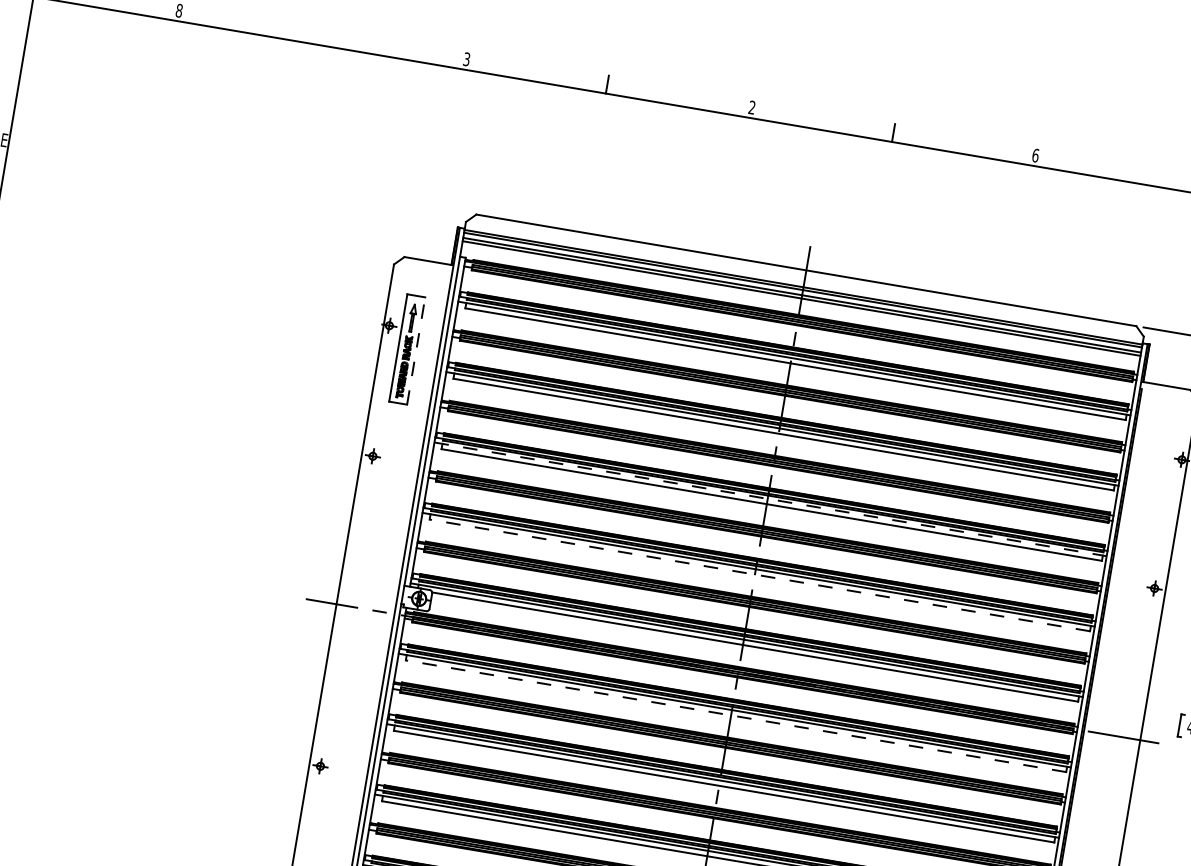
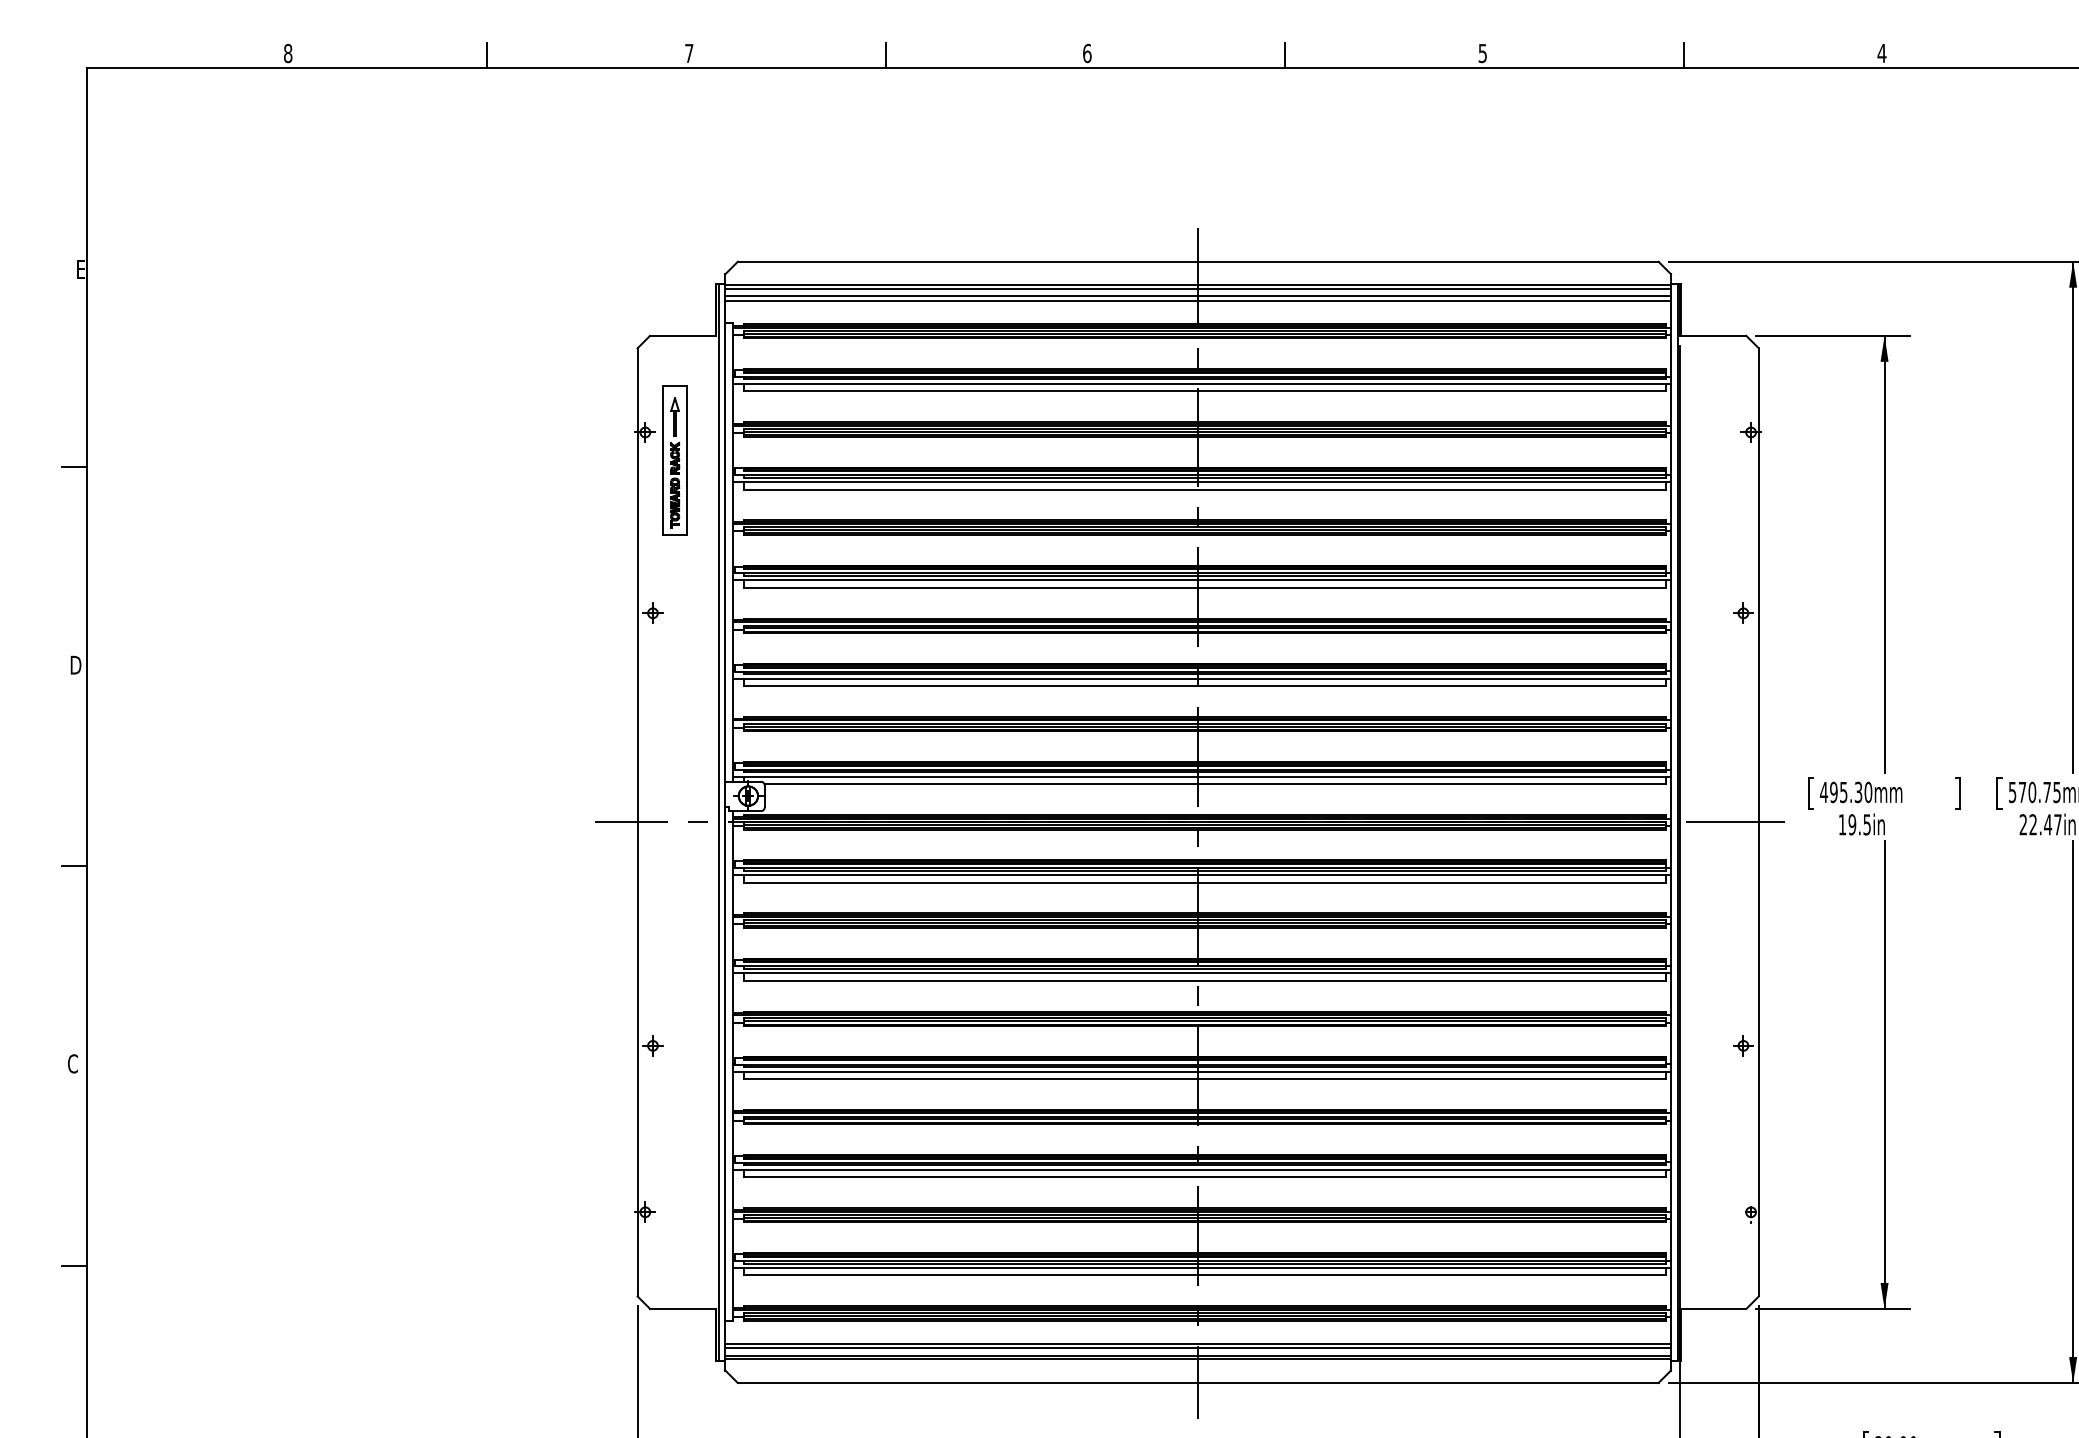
line: (321, 36) -> (486, 55), added
text: (466, 59) -> (689, 53), 3 -> 7
text: (752, 107) -> (1087, 53), 2 -> 6
text: (1035, 155) -> (1482, 53), 6 -> 5
line: (1179, 181) -> (1684, 55), added
line: (416, 350) -> (687, 460), dashed -> solid
line: (770, 499) -> (1202, 580), dashed -> solid
line: (760, 575) -> (1205, 686), dashed -> solid
line: (736, 716) -> (1205, 882), dashed -> solid

